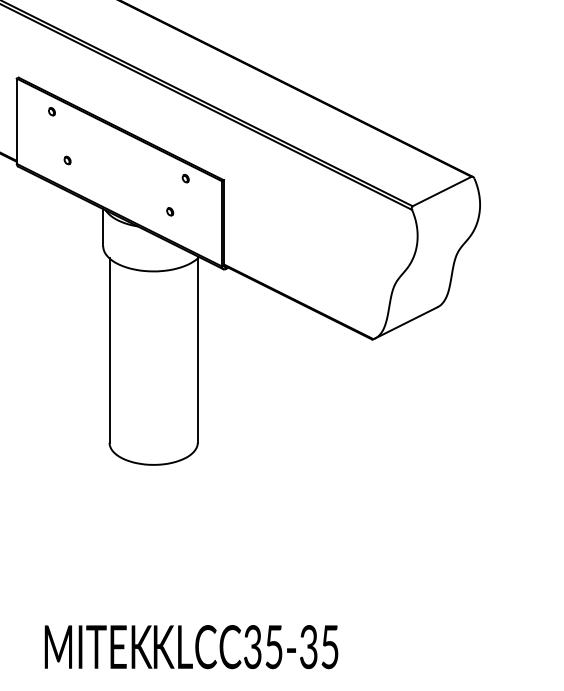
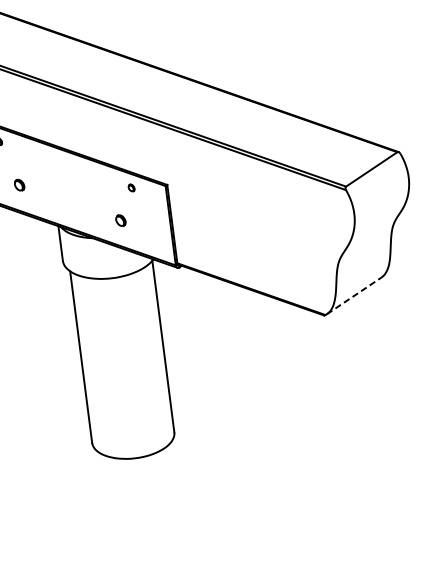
part: (67, 160) -> (19, 185), size x1.6
part: (170, 211) -> (121, 220), size x1.6
line: (406, 322) -> (354, 295), solid -> dashed

